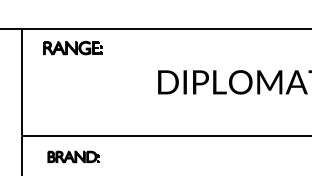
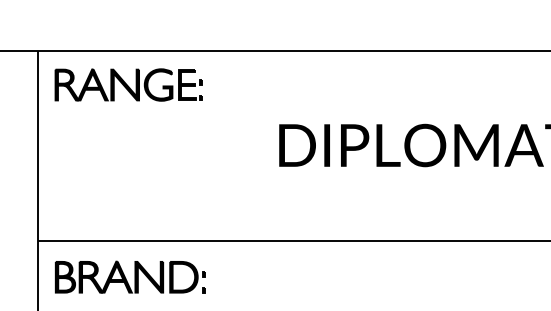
part: (72, 47) -> (127, 83), size x1.43
part: (73, 156) -> (129, 276), size x1.67

